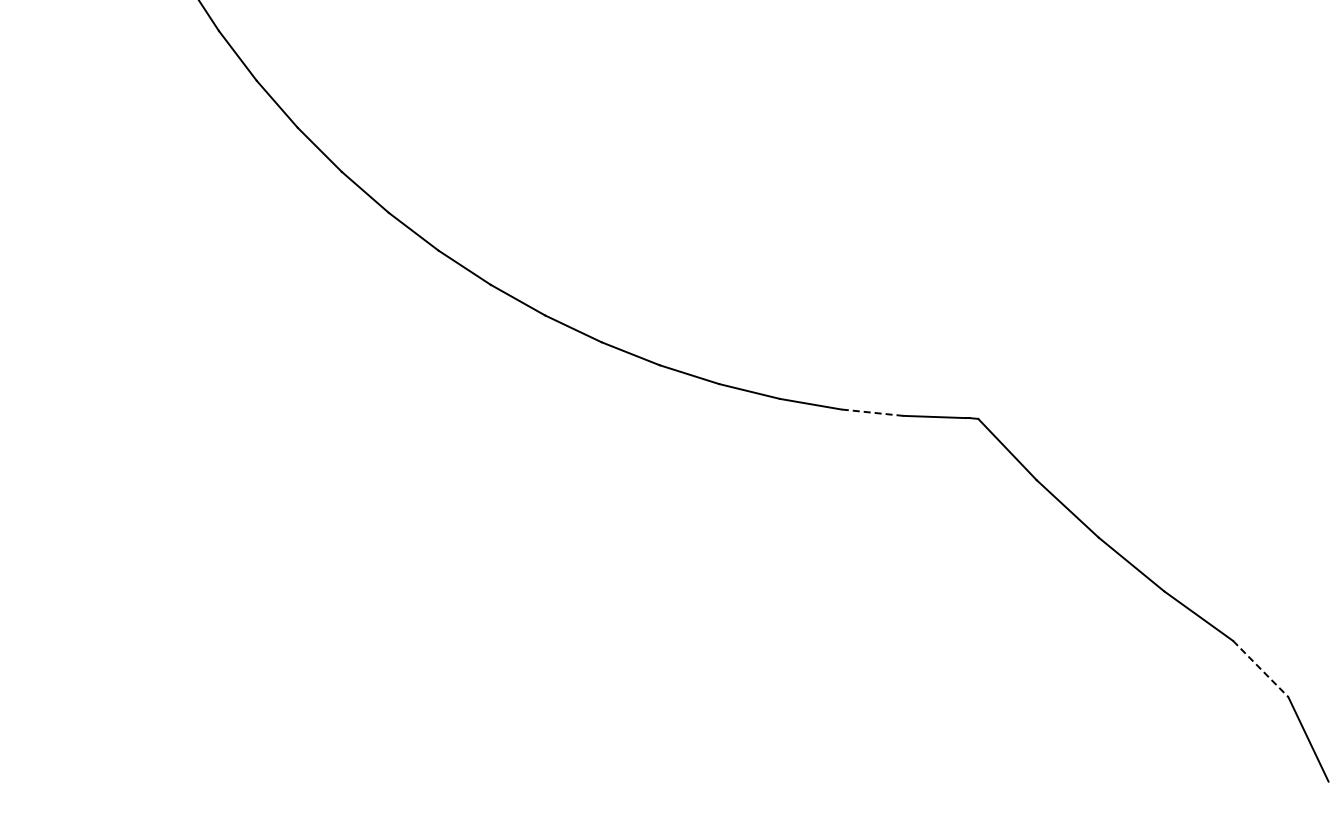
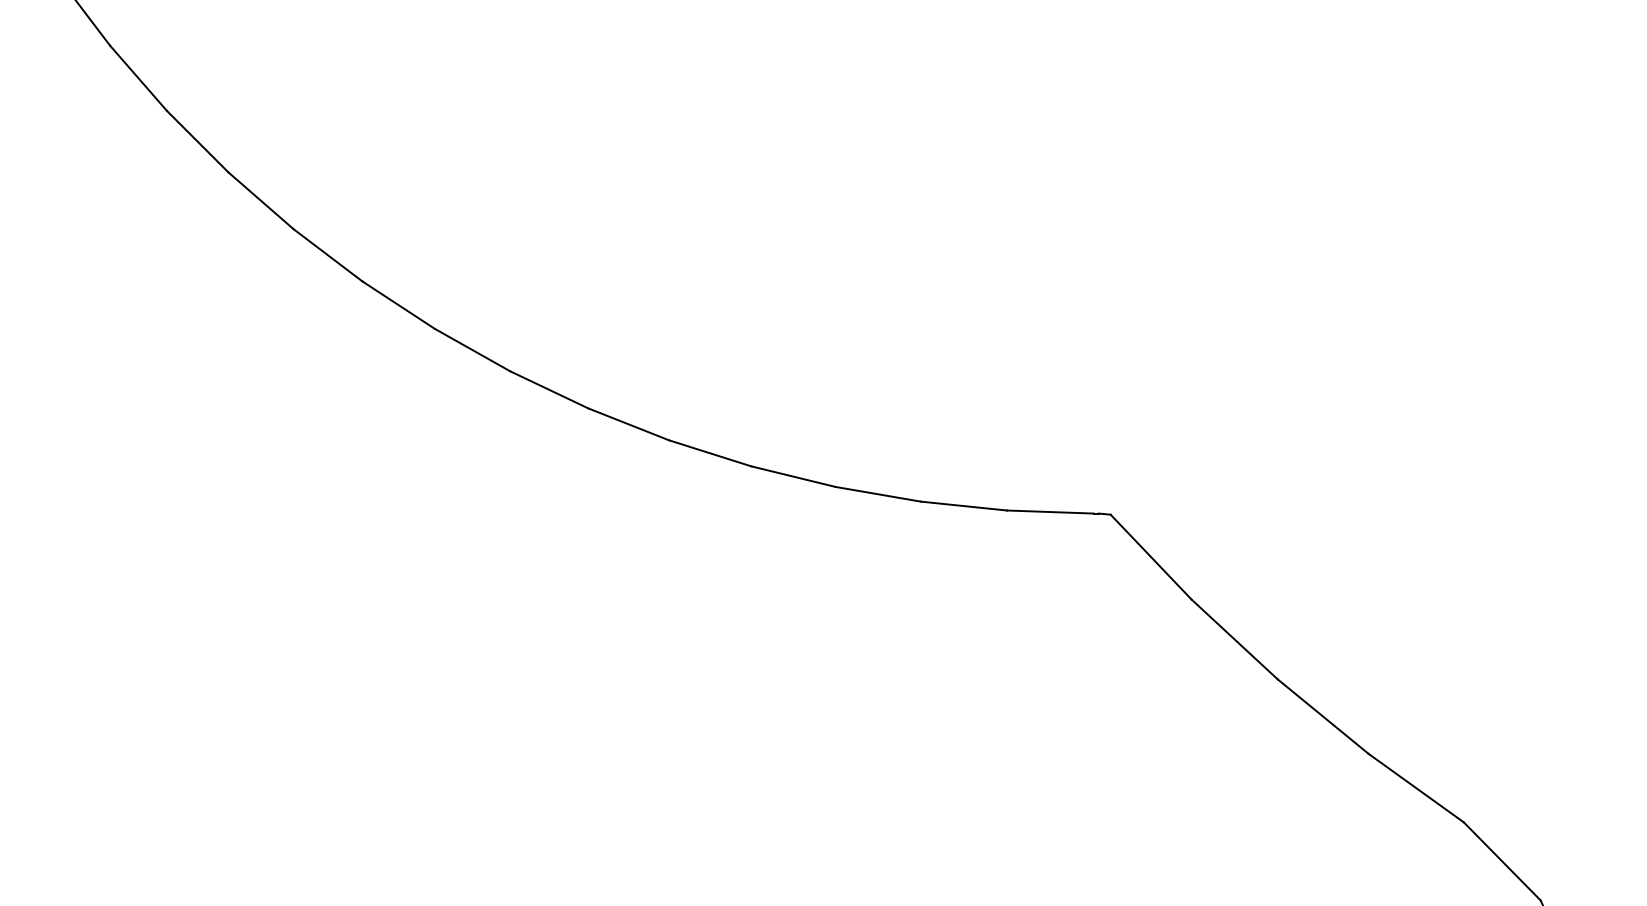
line: (871, 412) -> (962, 505), dashed -> solid
line: (1261, 669) -> (1503, 862), dashed -> solid

